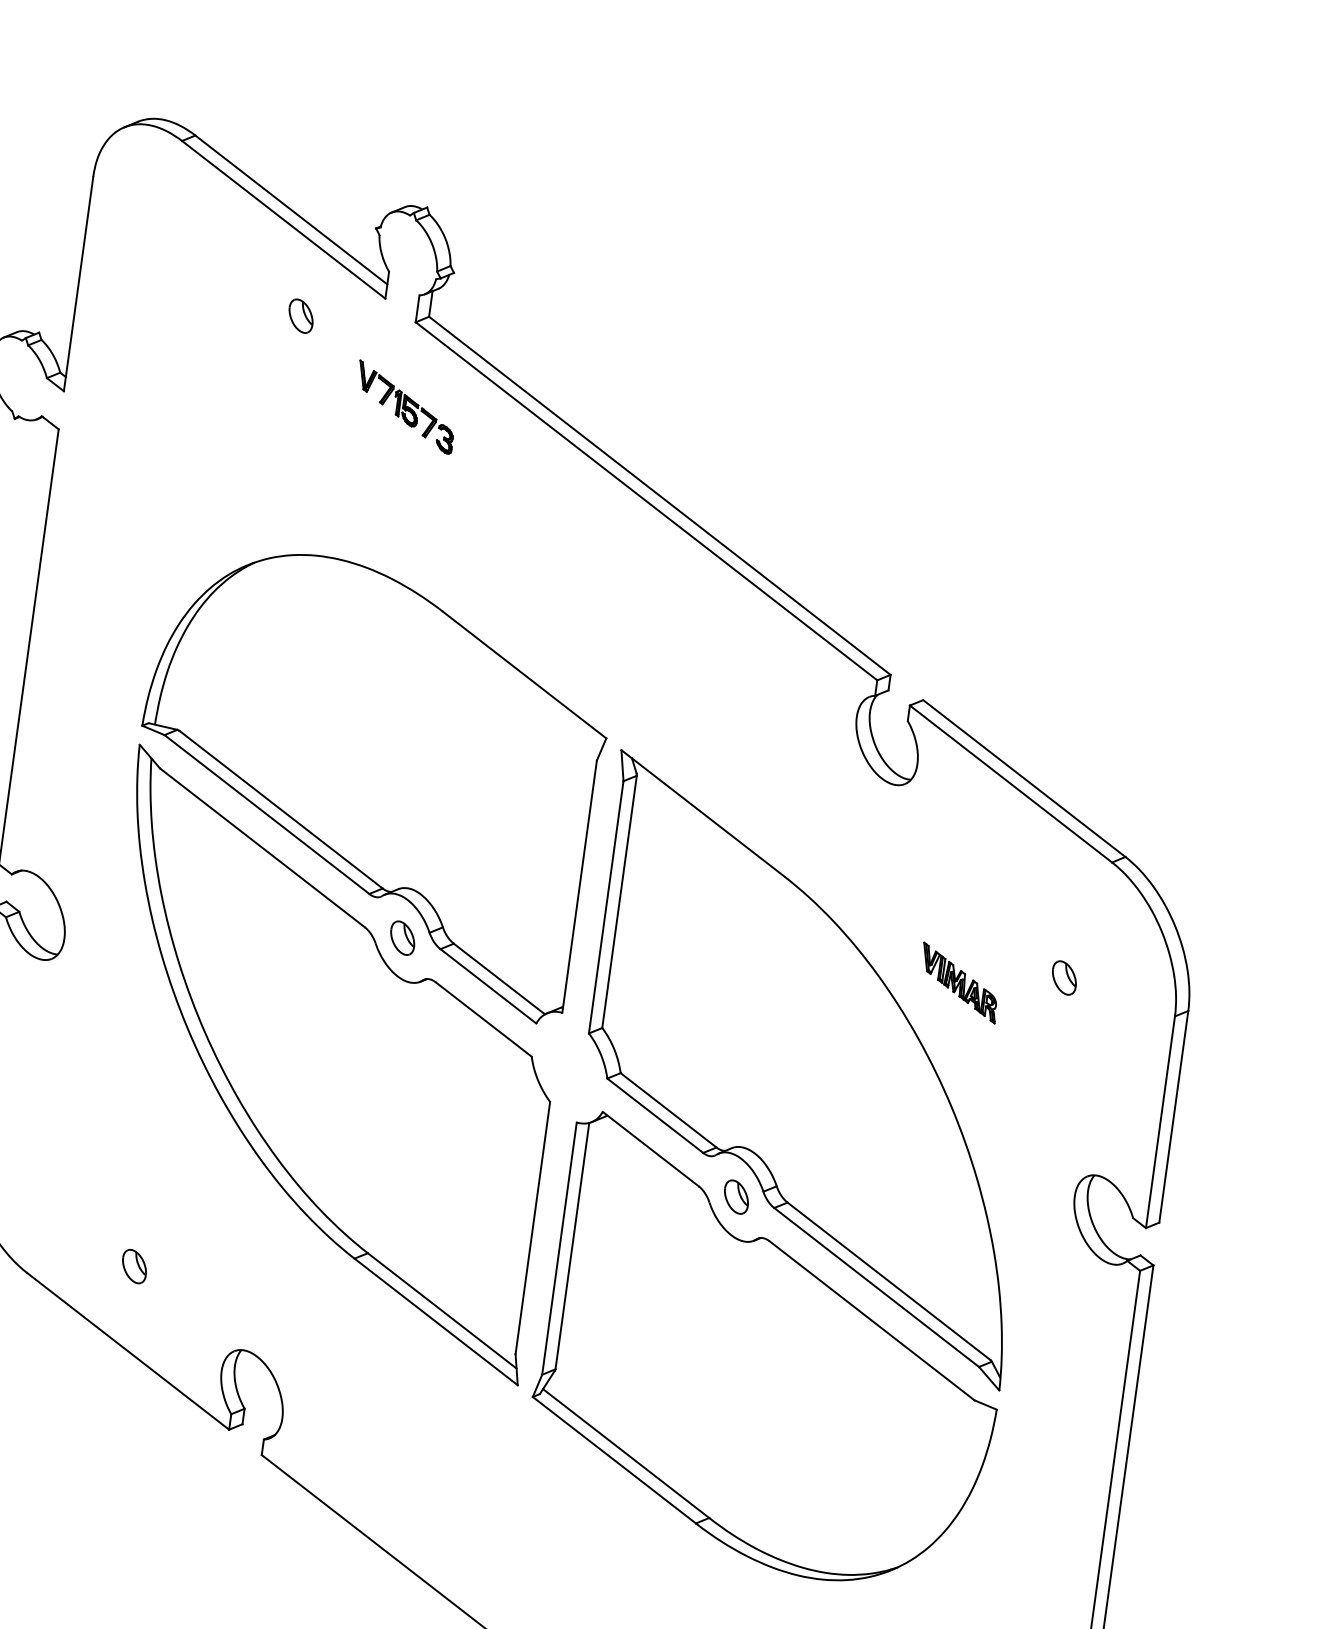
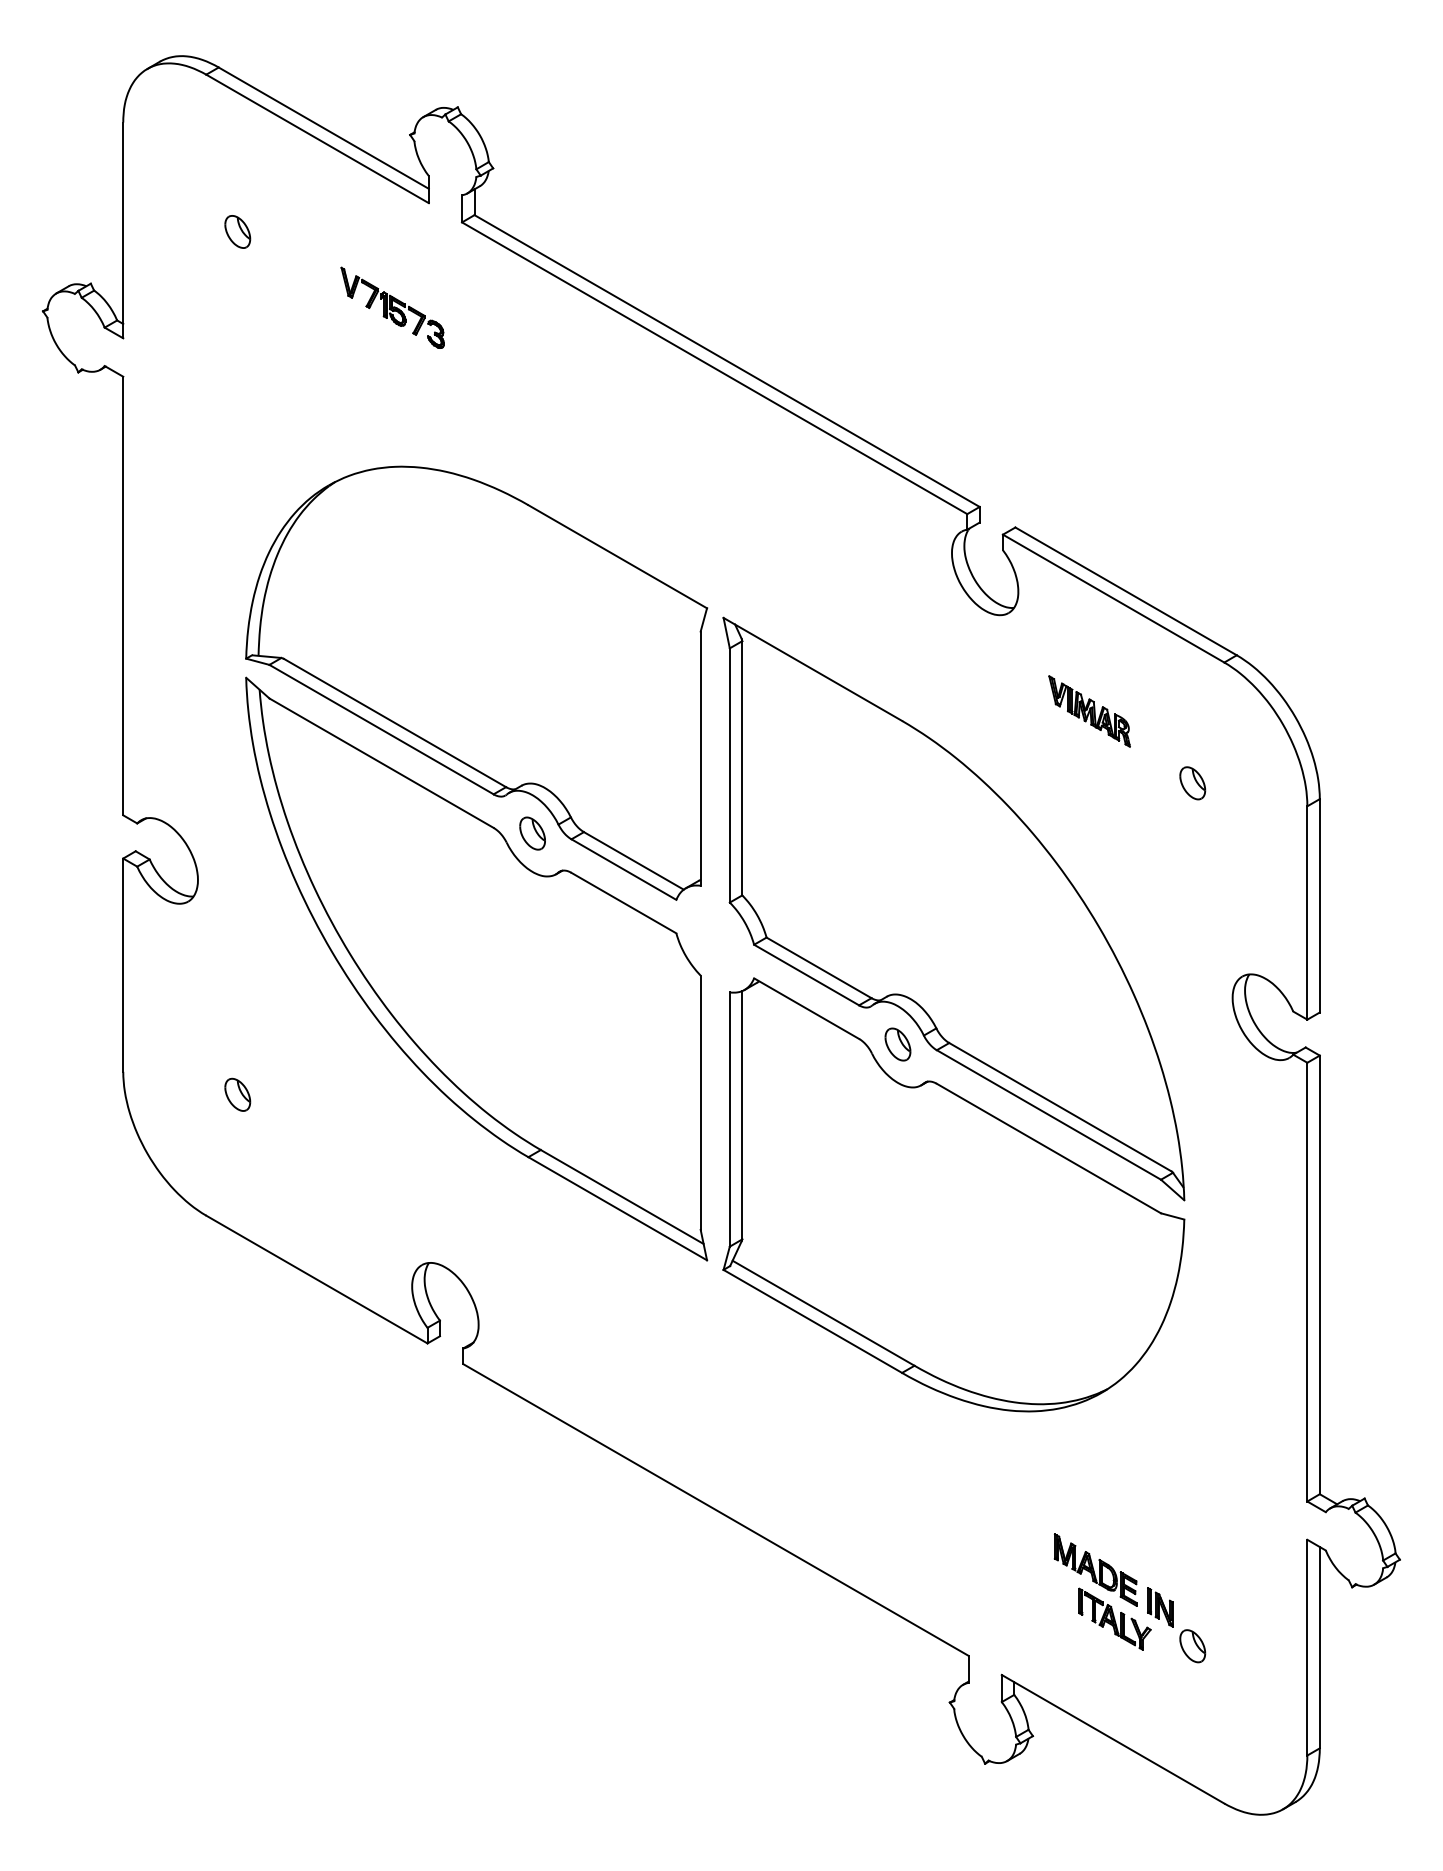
part: (300, 315) -> (237, 231), moved
part: (405, 406) -> (392, 307), moved
part: (959, 983) -> (1089, 711), moved
part: (134, 1266) -> (237, 1094), moved

